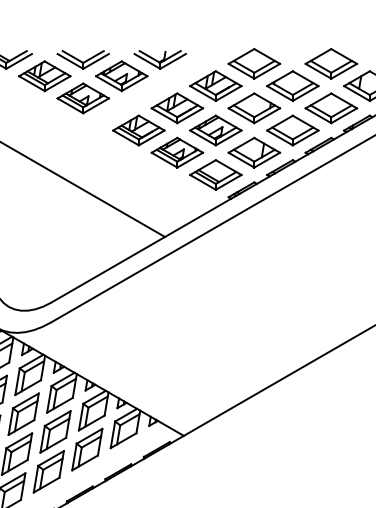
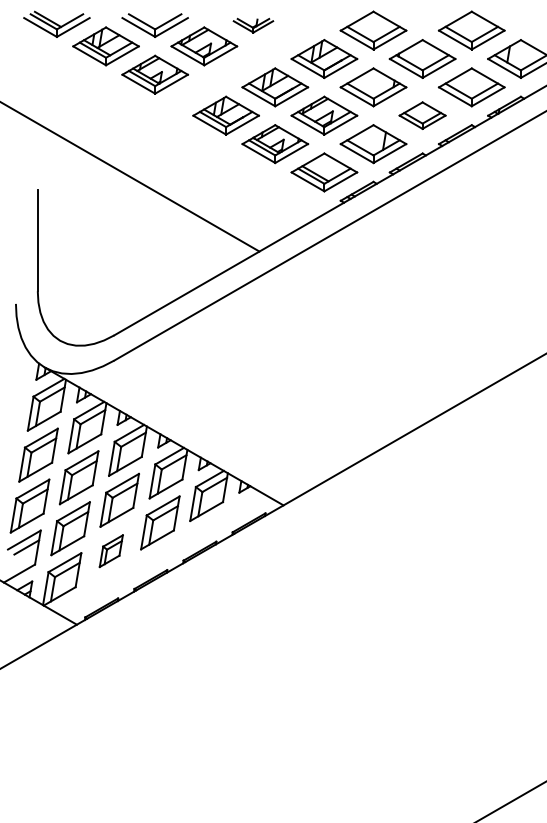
part: (160, 59) -> (253, 25), size x0.6
part: (292, 130) -> (422, 115), size x0.7
part: (49, 471) -> (111, 550), size x0.6

